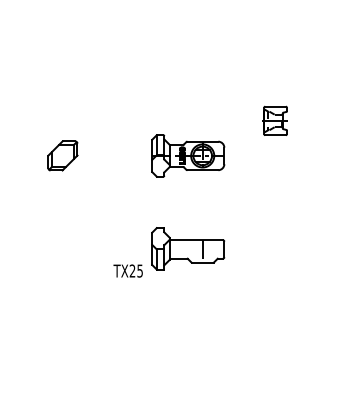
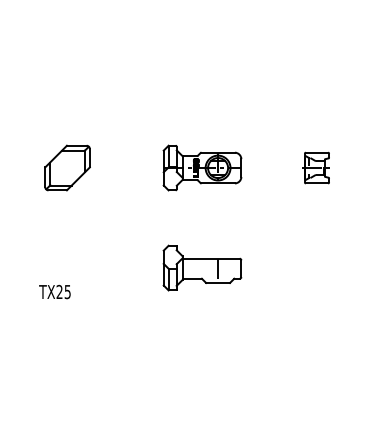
part: (274, 120) -> (315, 167), moved
part: (62, 155) -> (67, 167), size x1.43
text: (127, 270) -> (54, 291), moved

